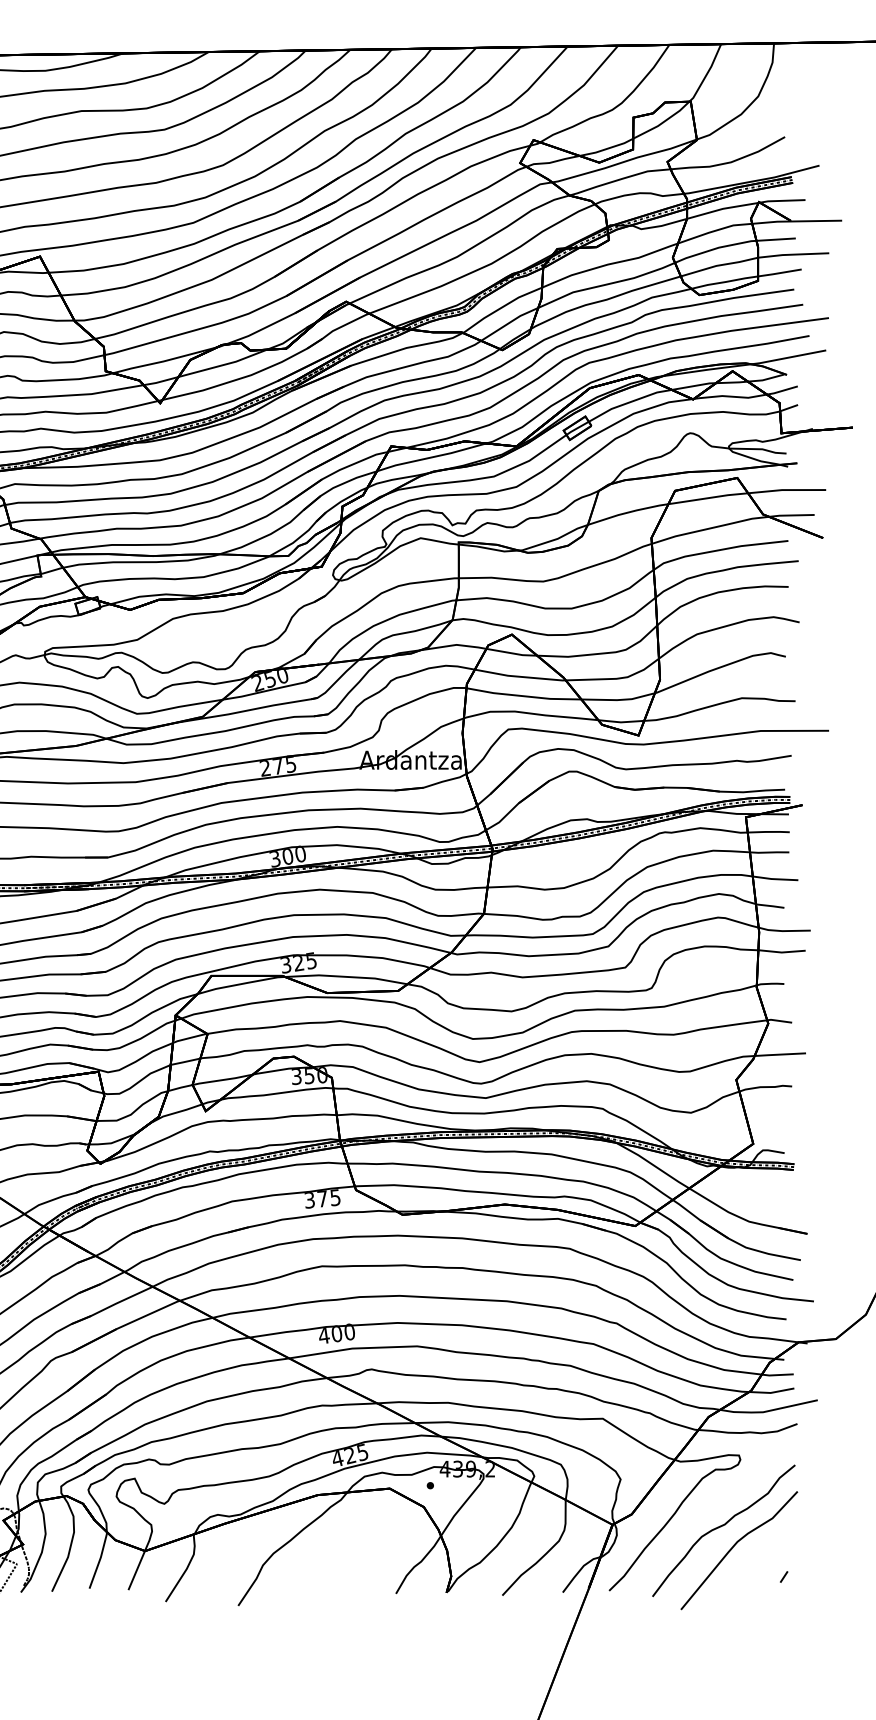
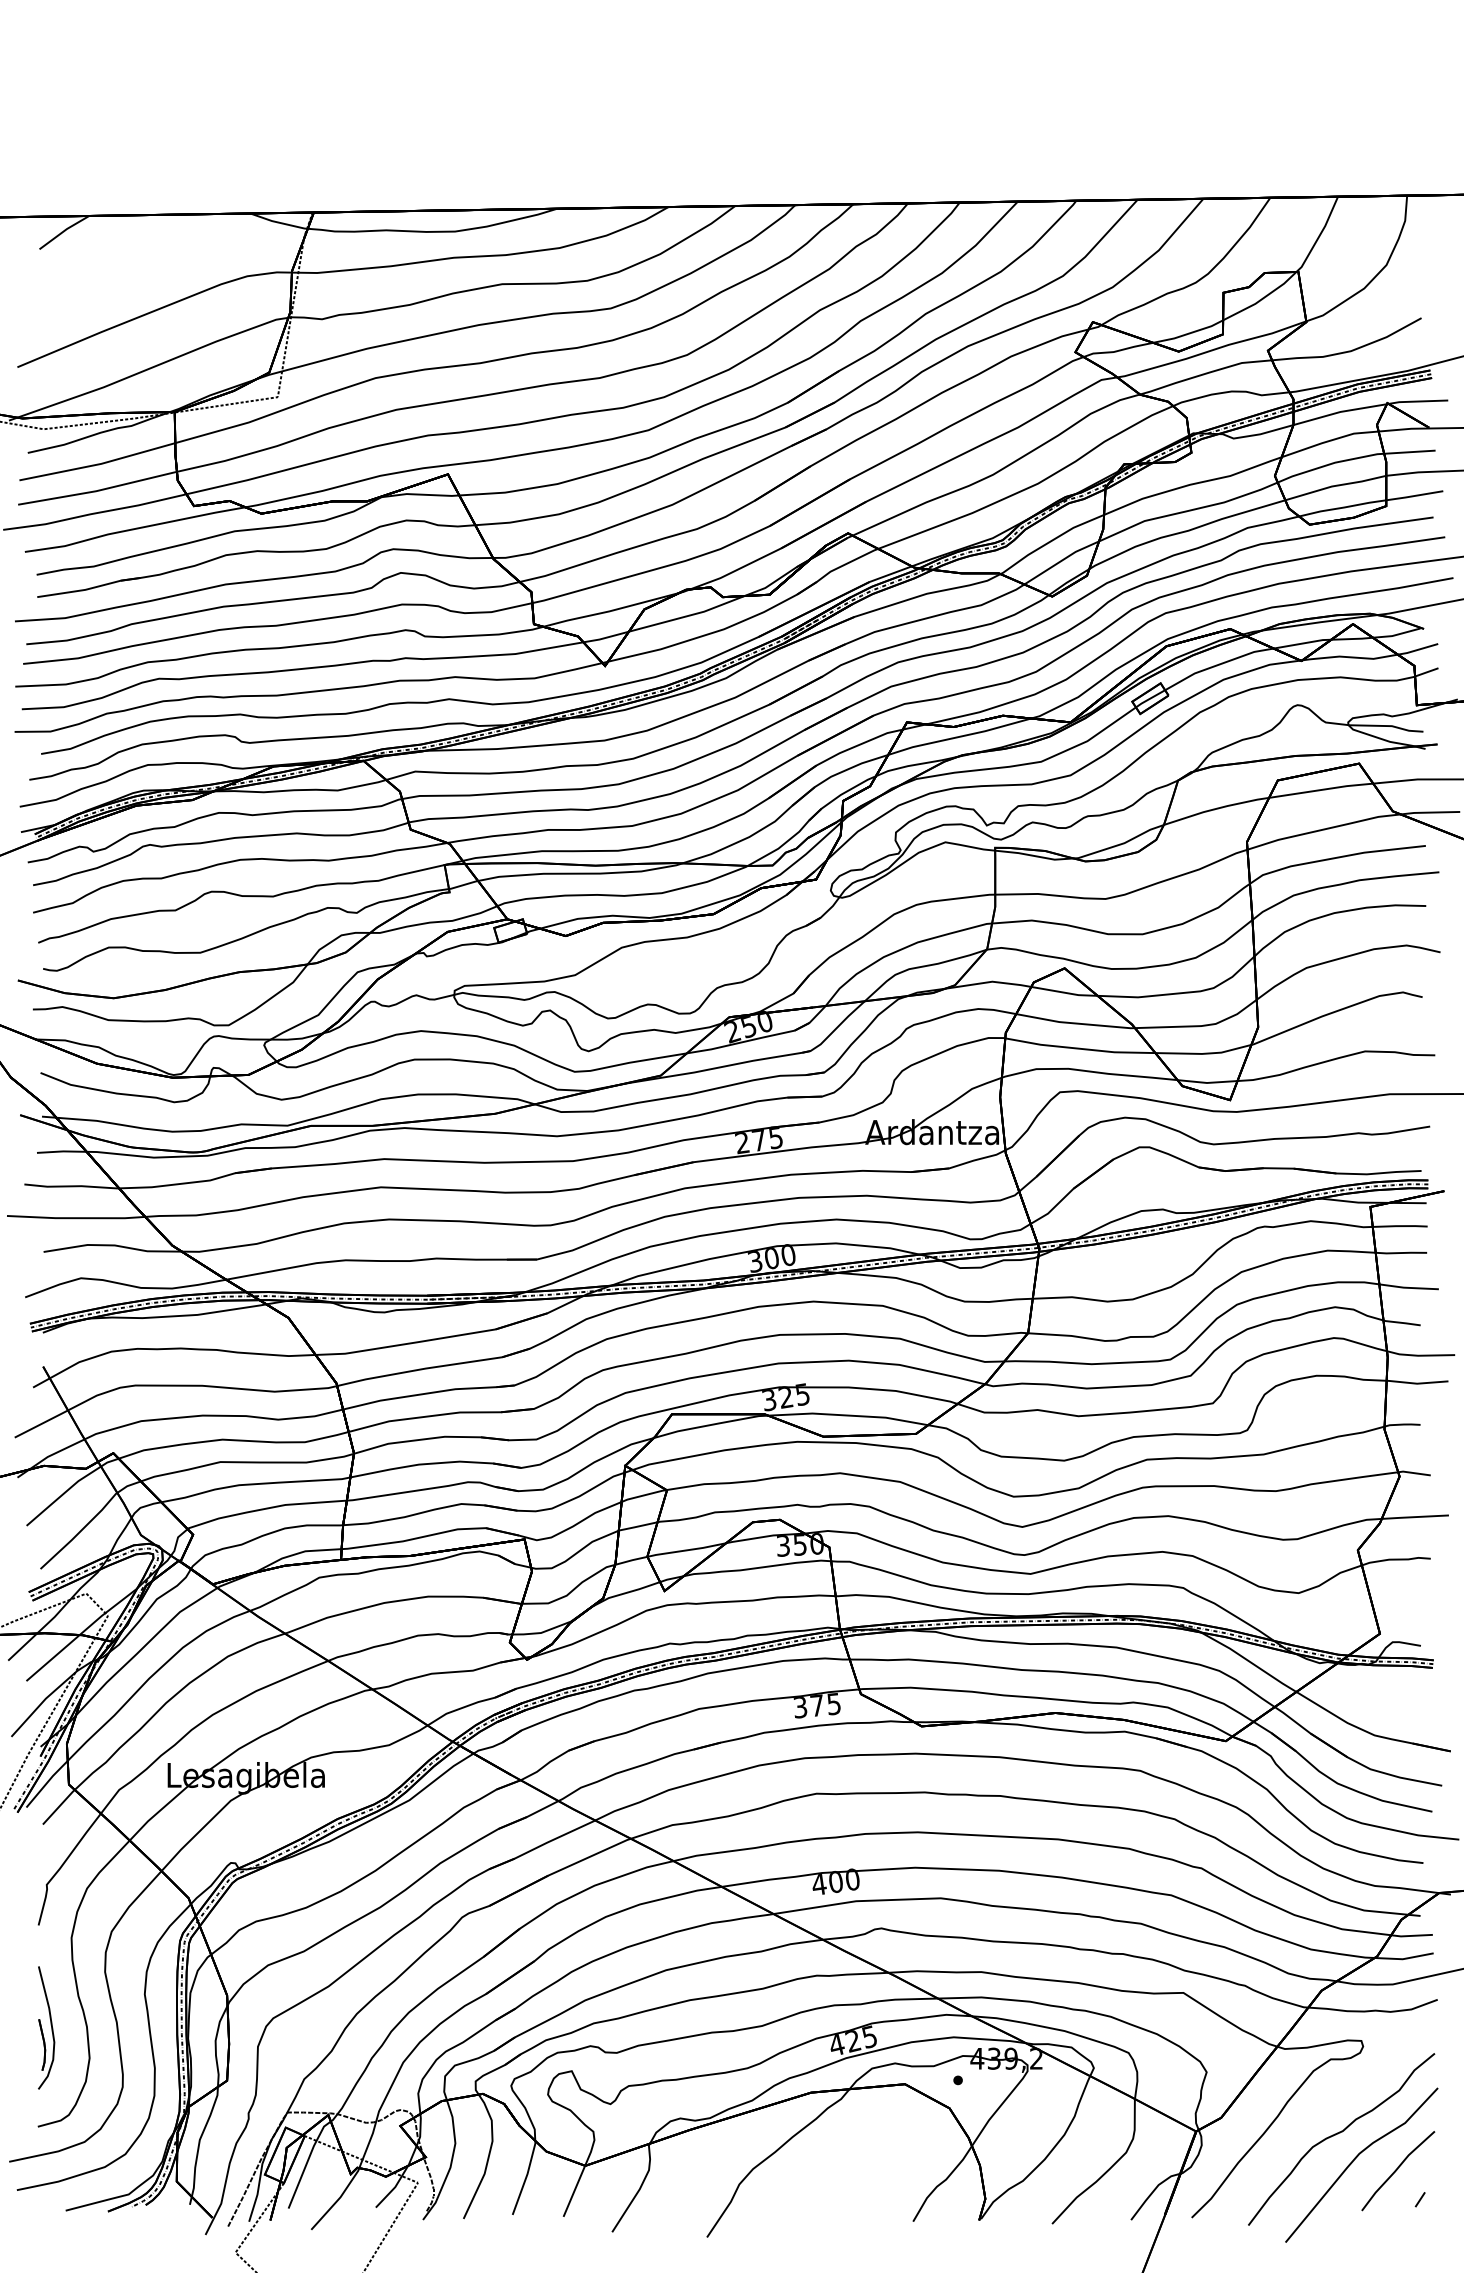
line: (766, 1554) -> (1397, 2170), added

